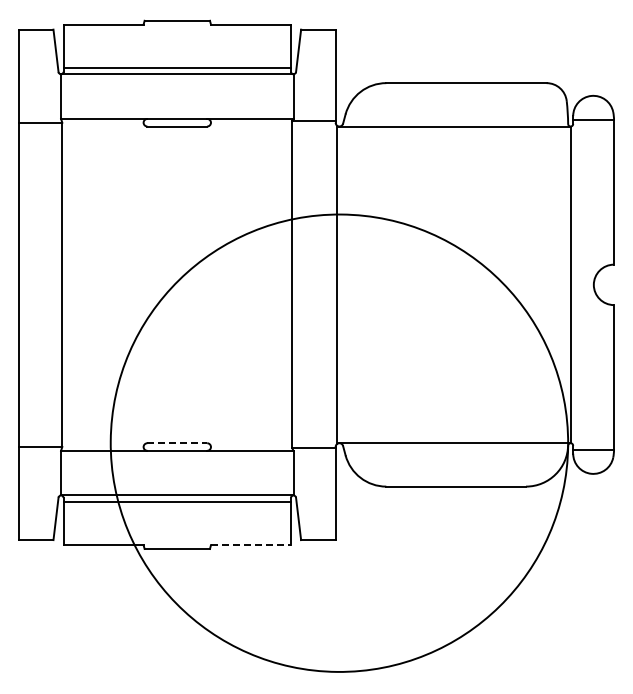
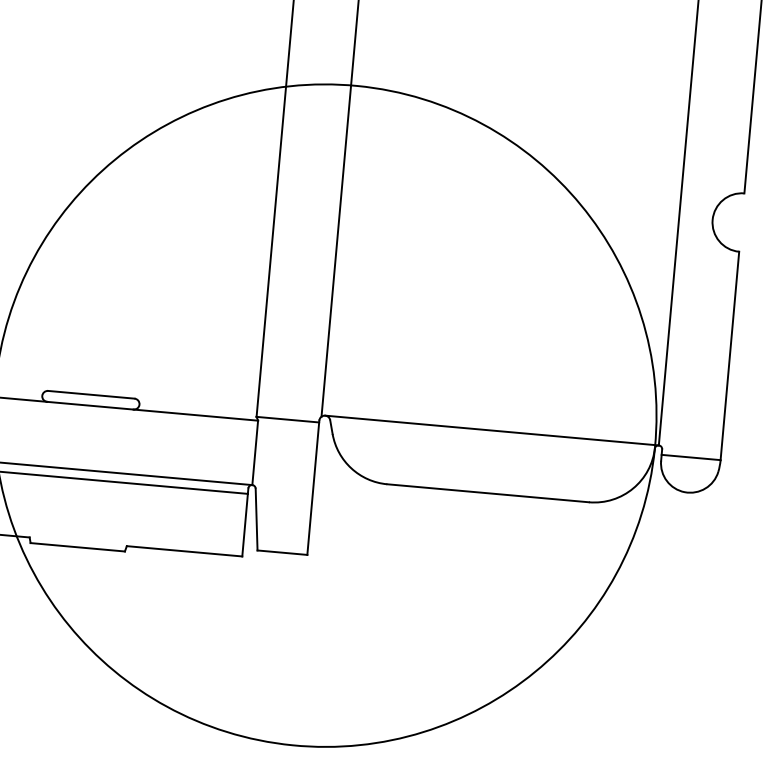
line: (177, 443) -> (91, 395), dashed -> solid
line: (251, 545) -> (185, 551), dashed -> solid

